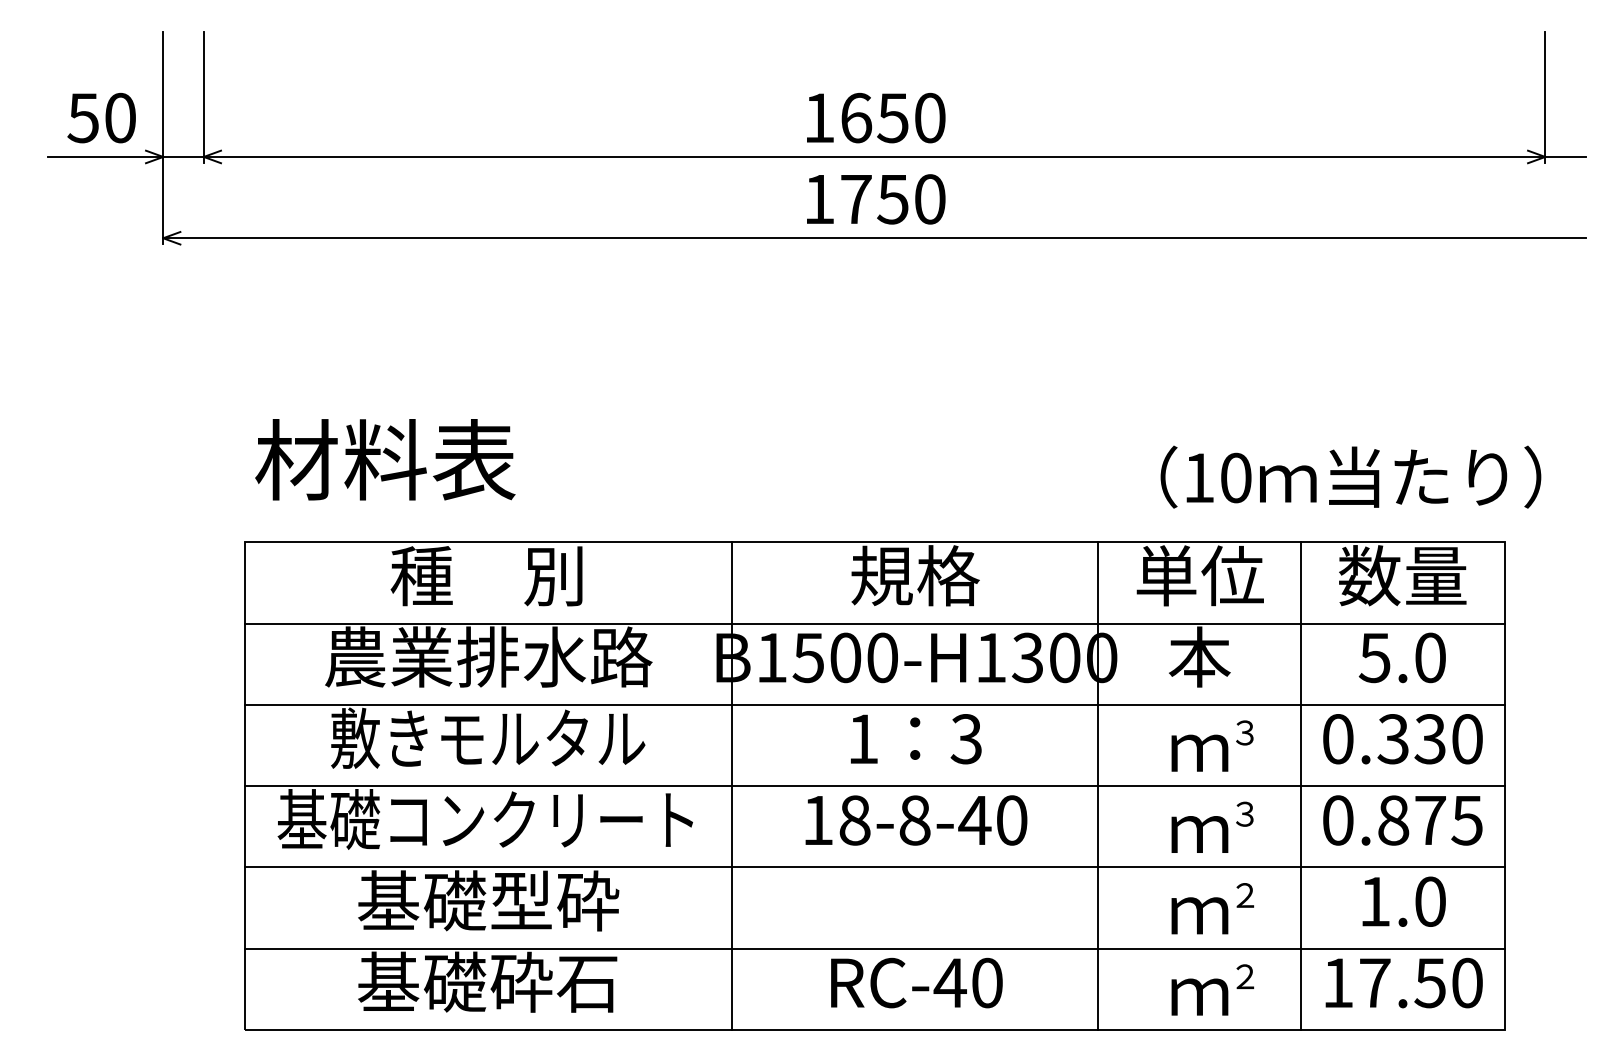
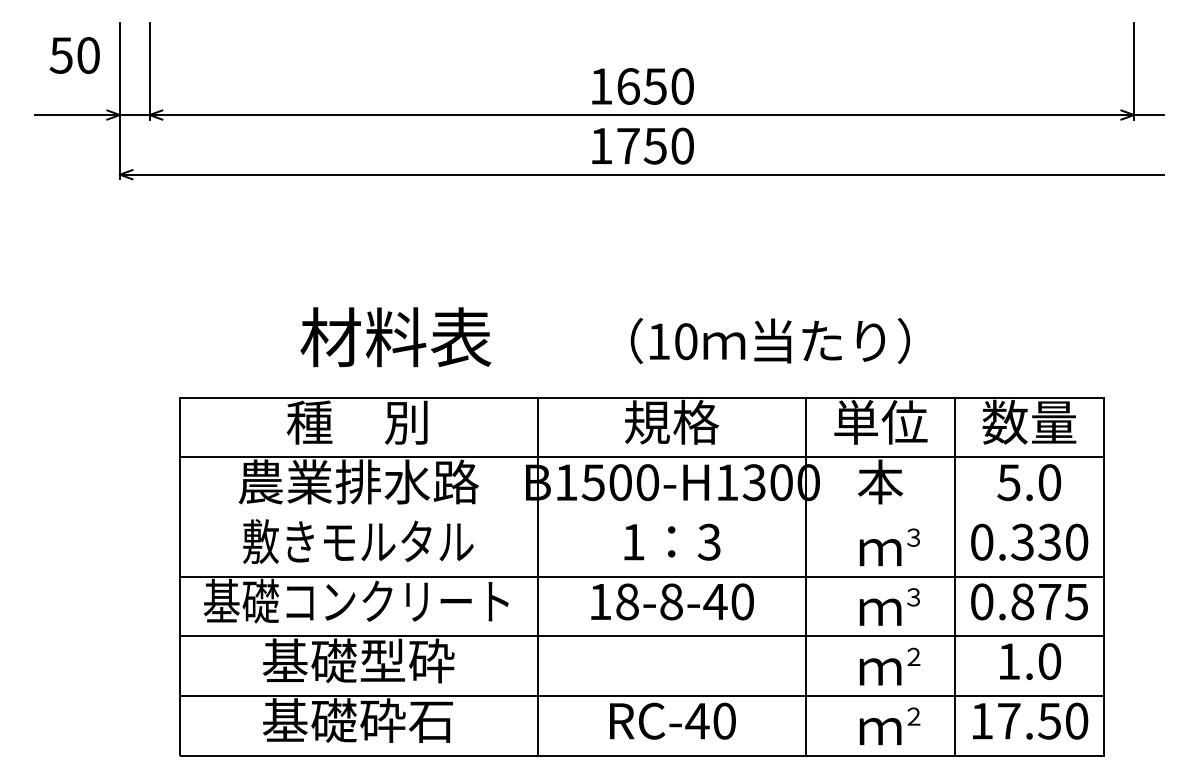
text: (101, 118) -> (74, 55), moved
text: (384, 460) -> (395, 337), moved
text: (1349, 476) -> (769, 340), moved
line: (874, 705) -> (641, 517), removed

